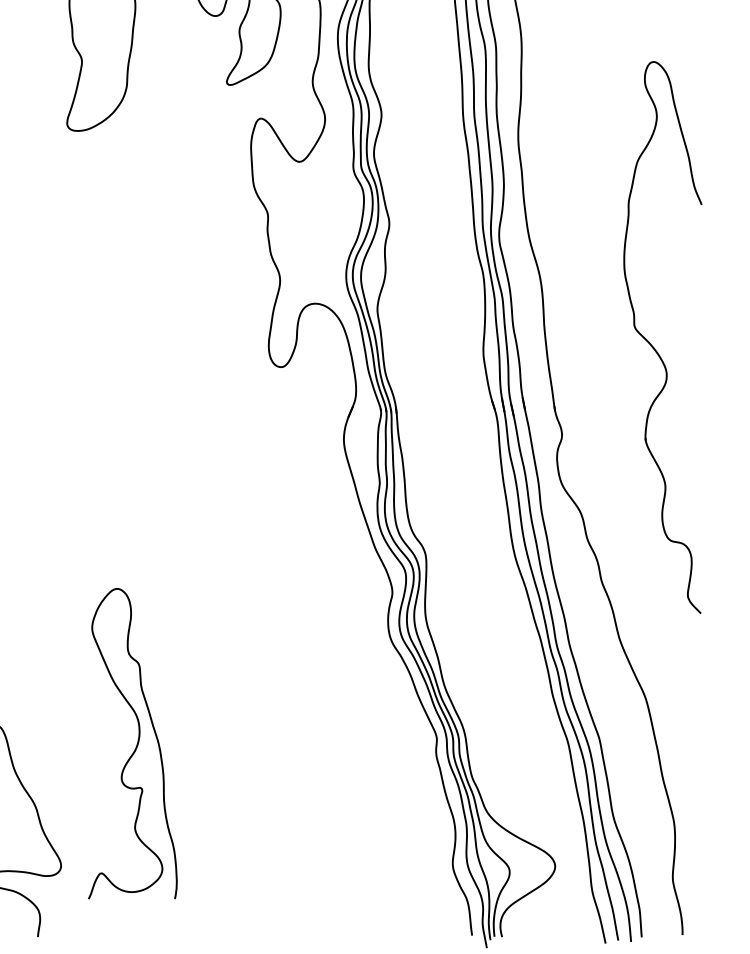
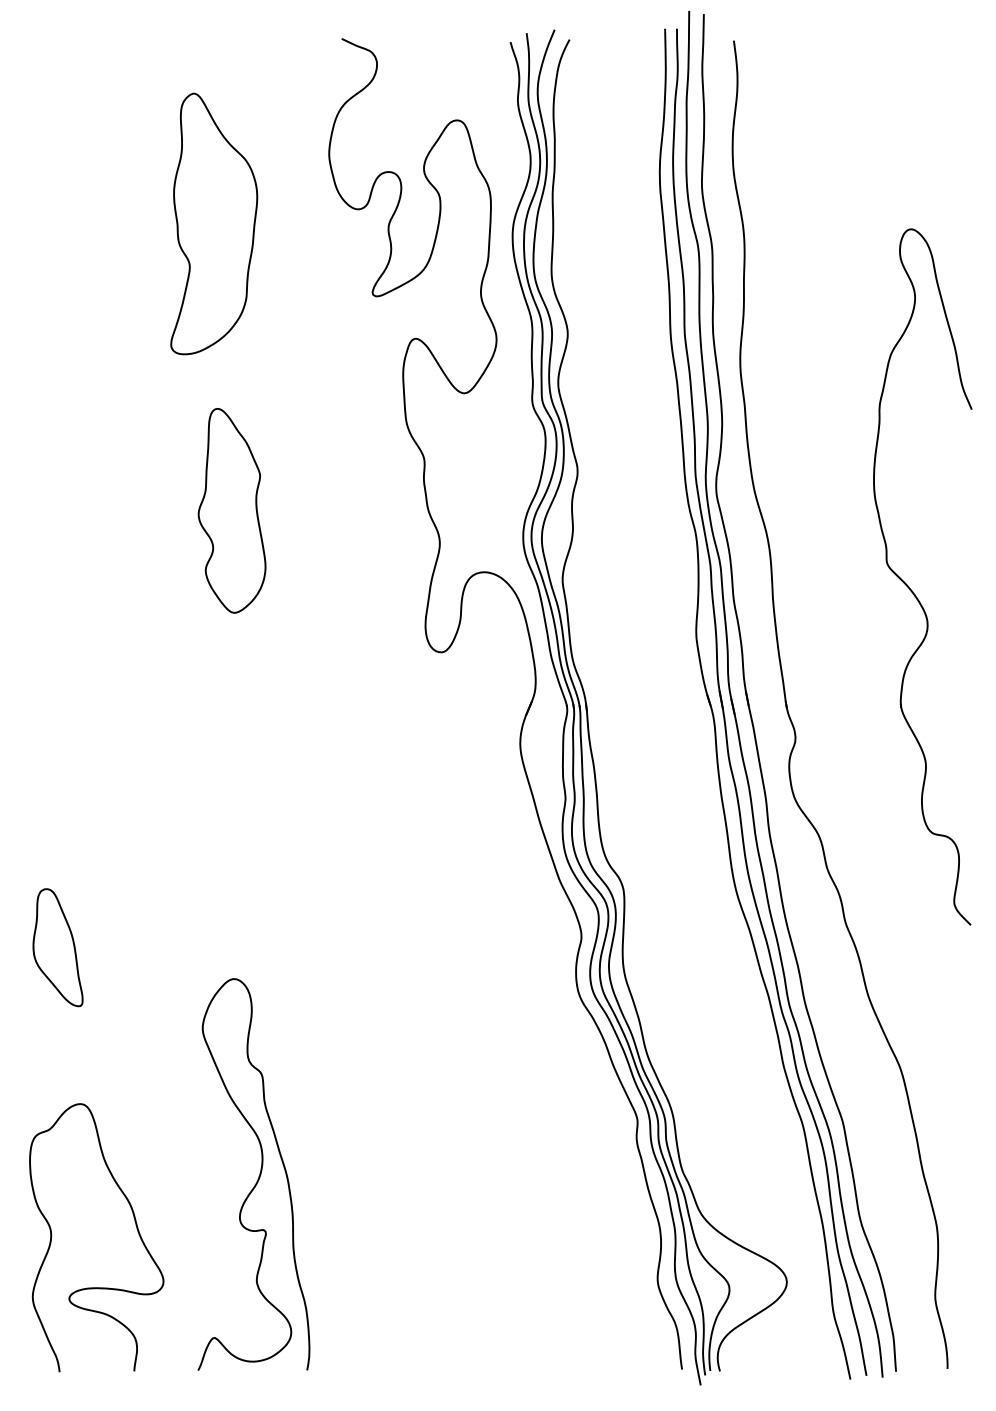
part: (115, 254) -> (231, 510), added
part: (652, 345) -> (909, 586), moved
curve: (136, 745) -> (258, 1176), moved

